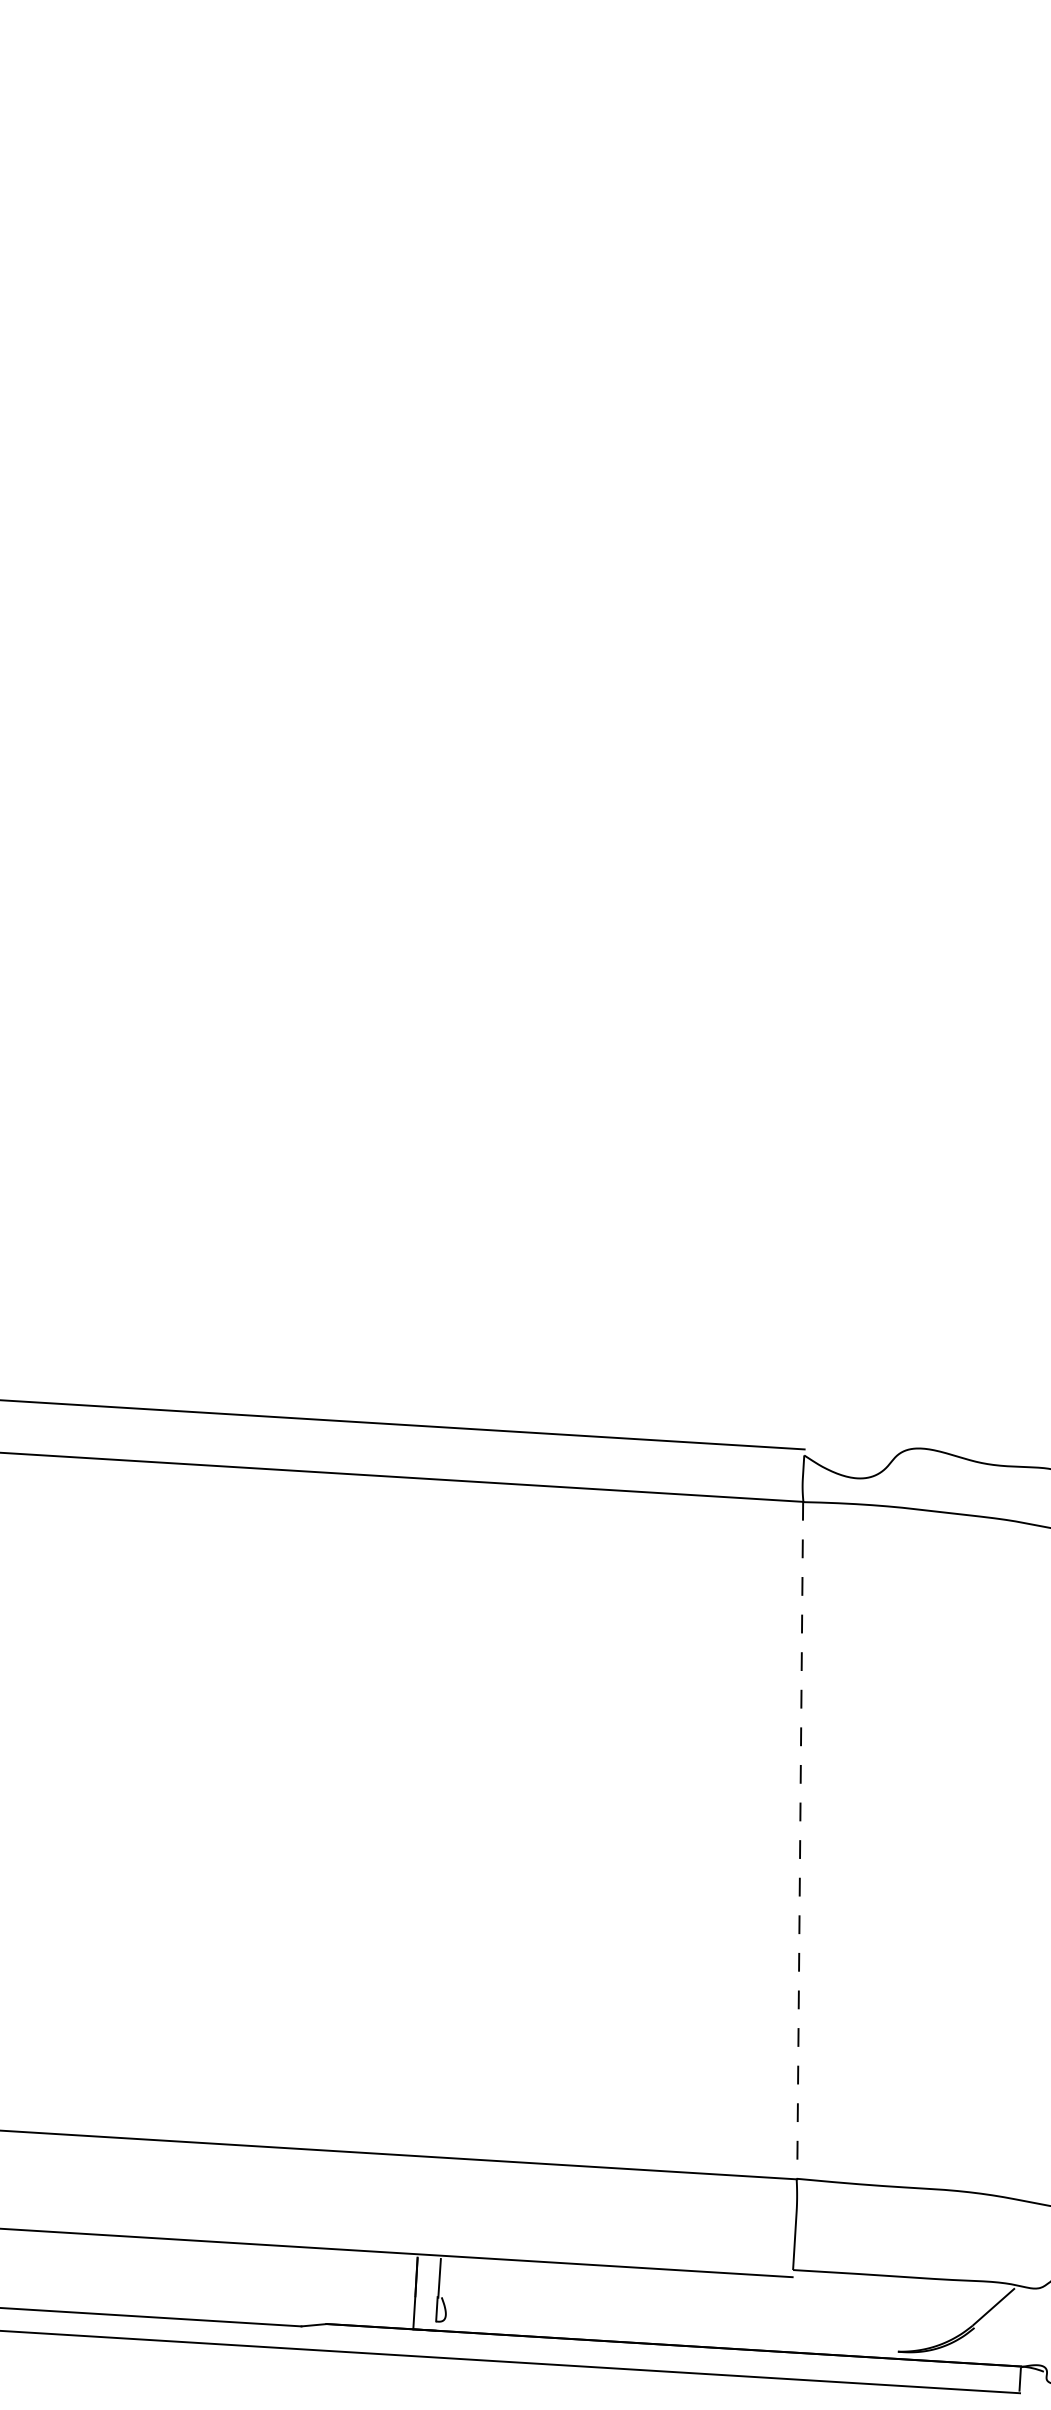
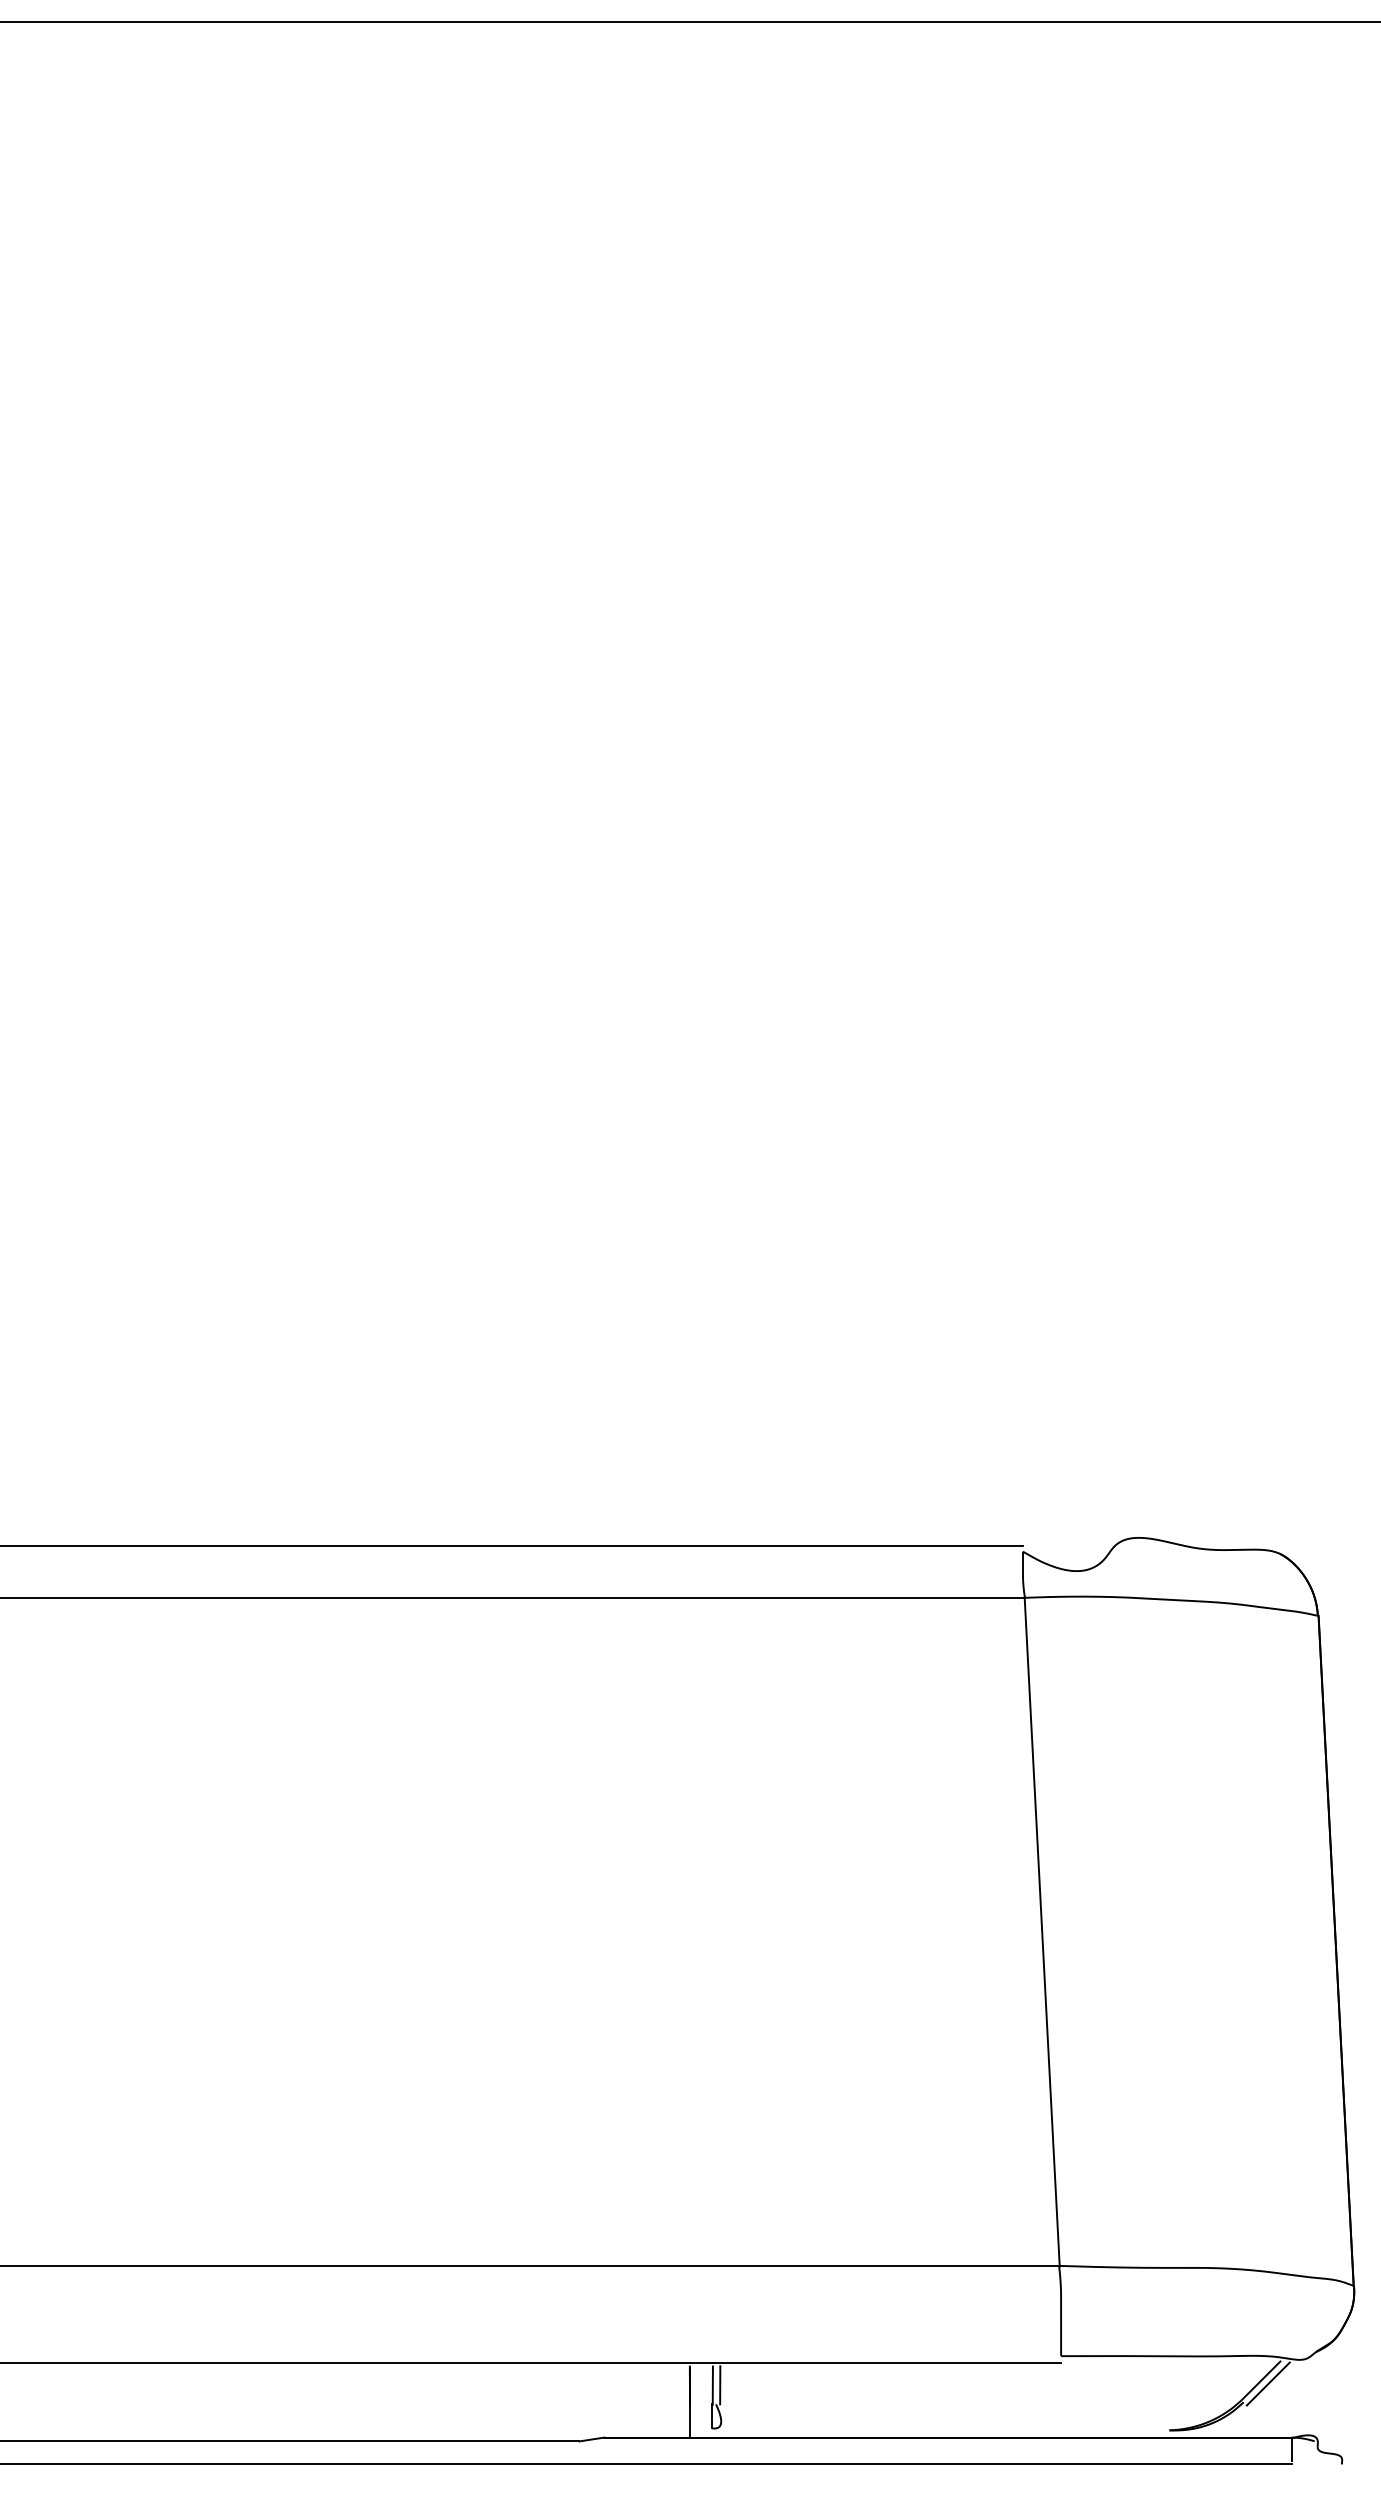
line: (800, 1841) -> (1042, 1932), dashed -> solid
line: (447, 2278) -> (720, 2385), added
line: (999, 2310) -> (1267, 2383), added

